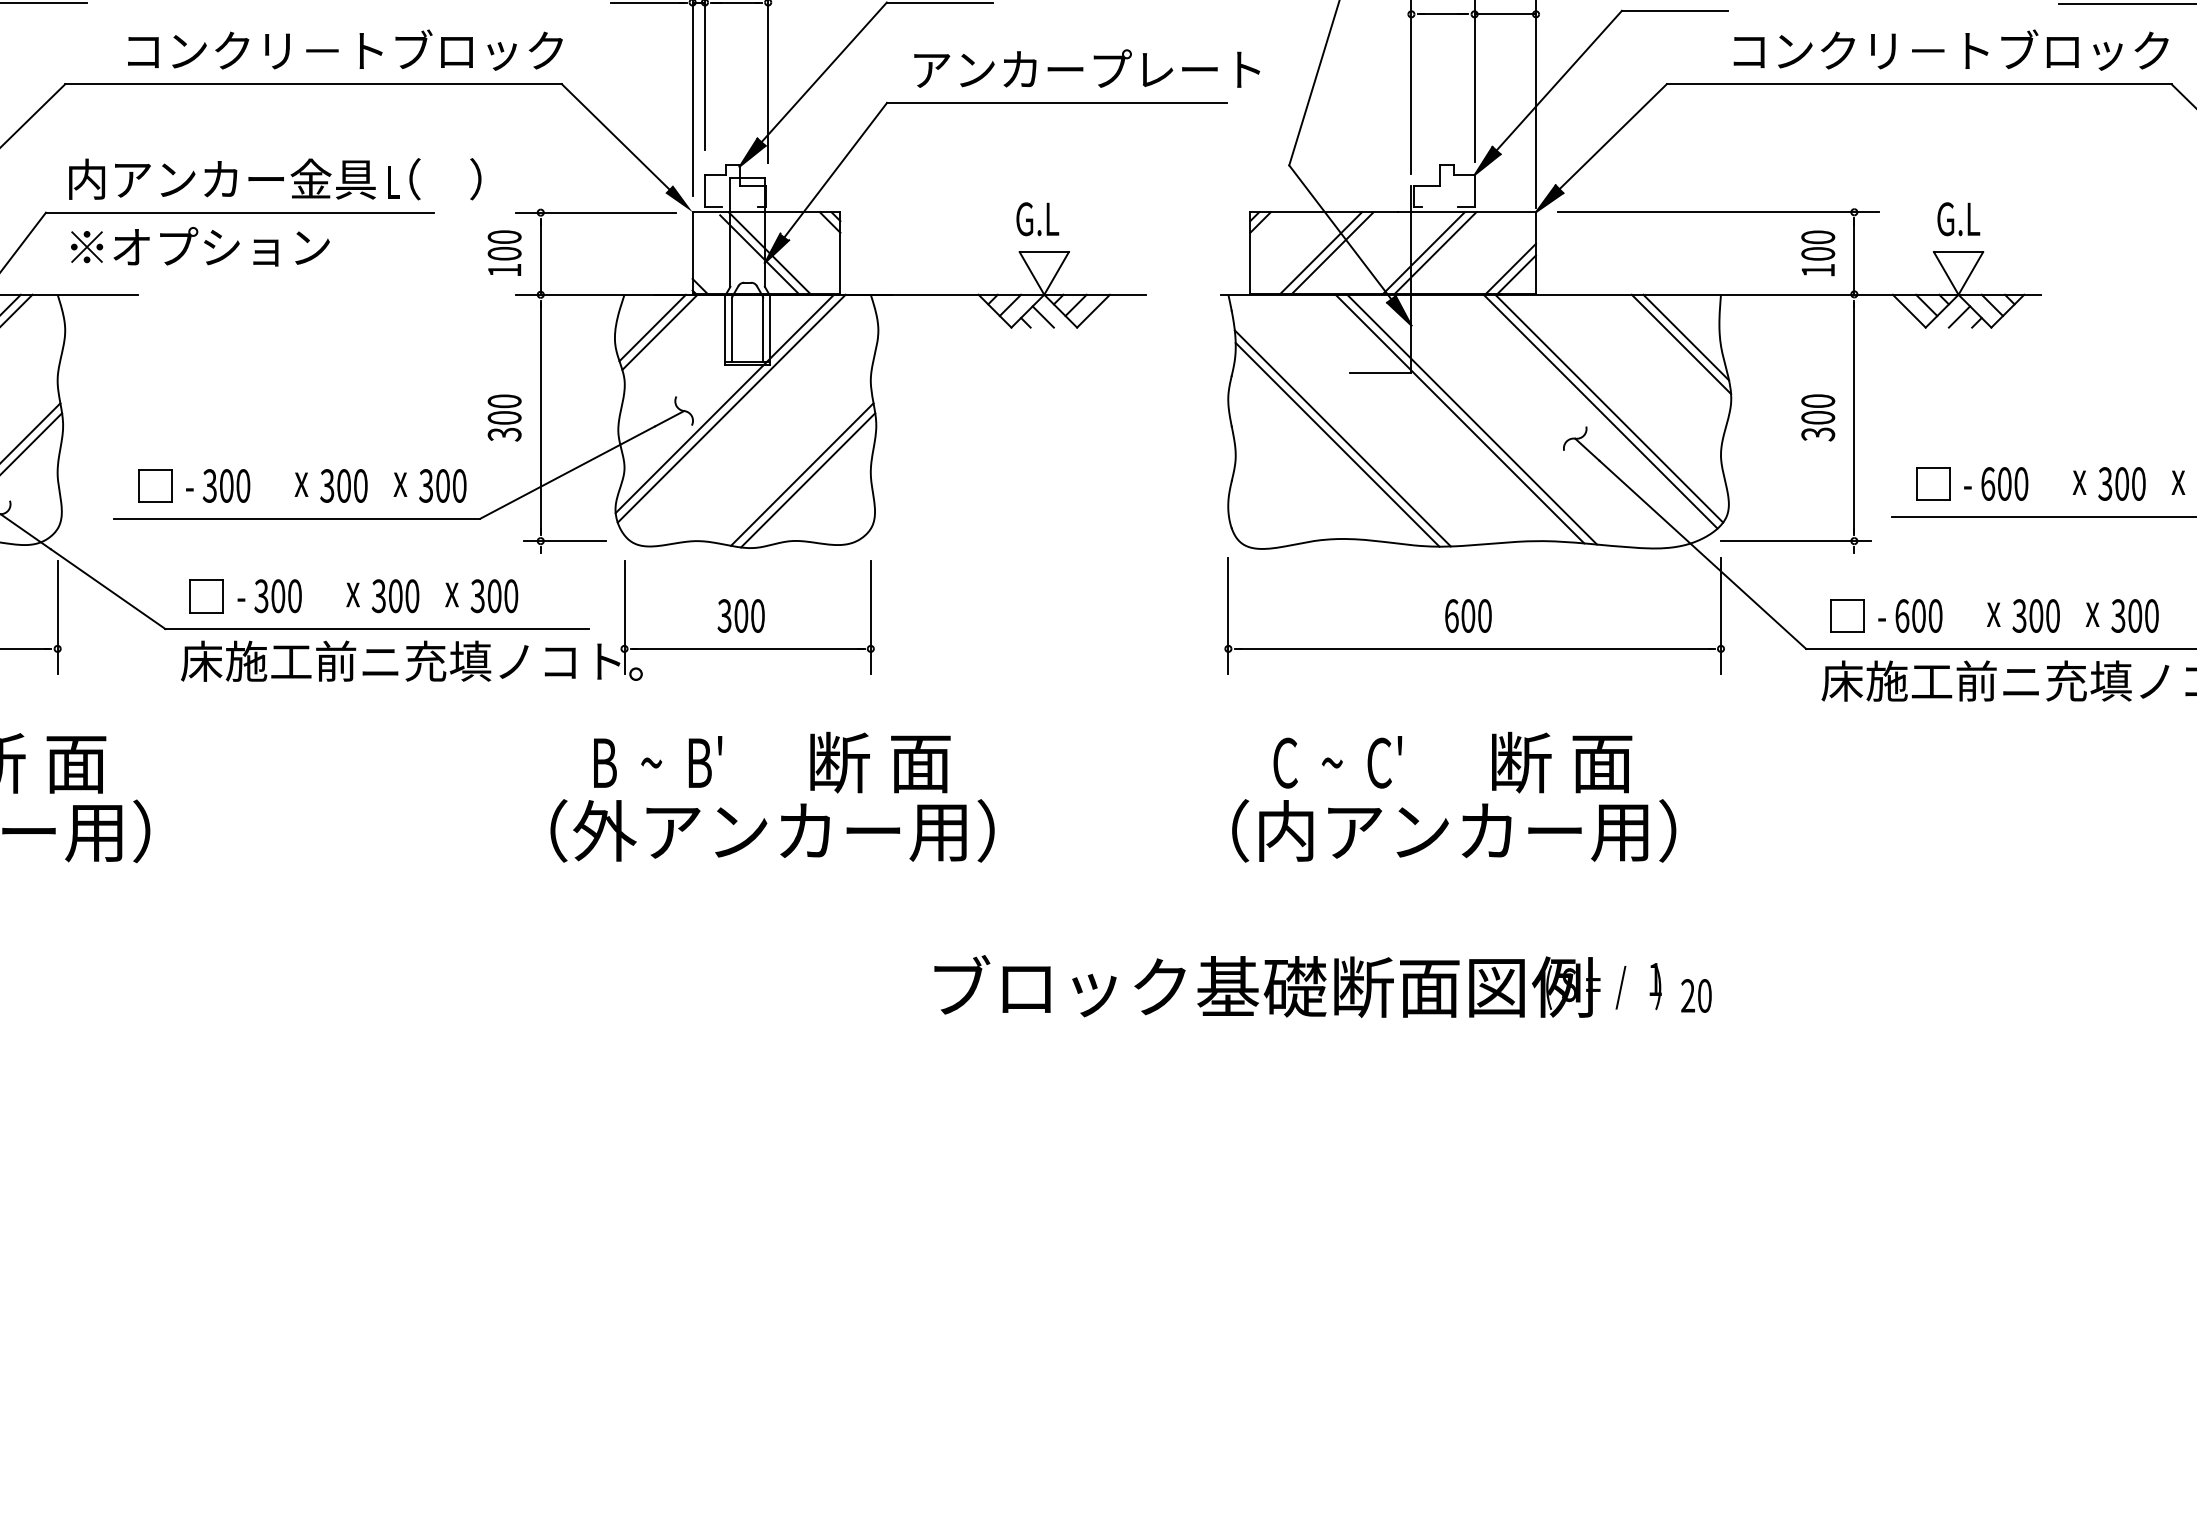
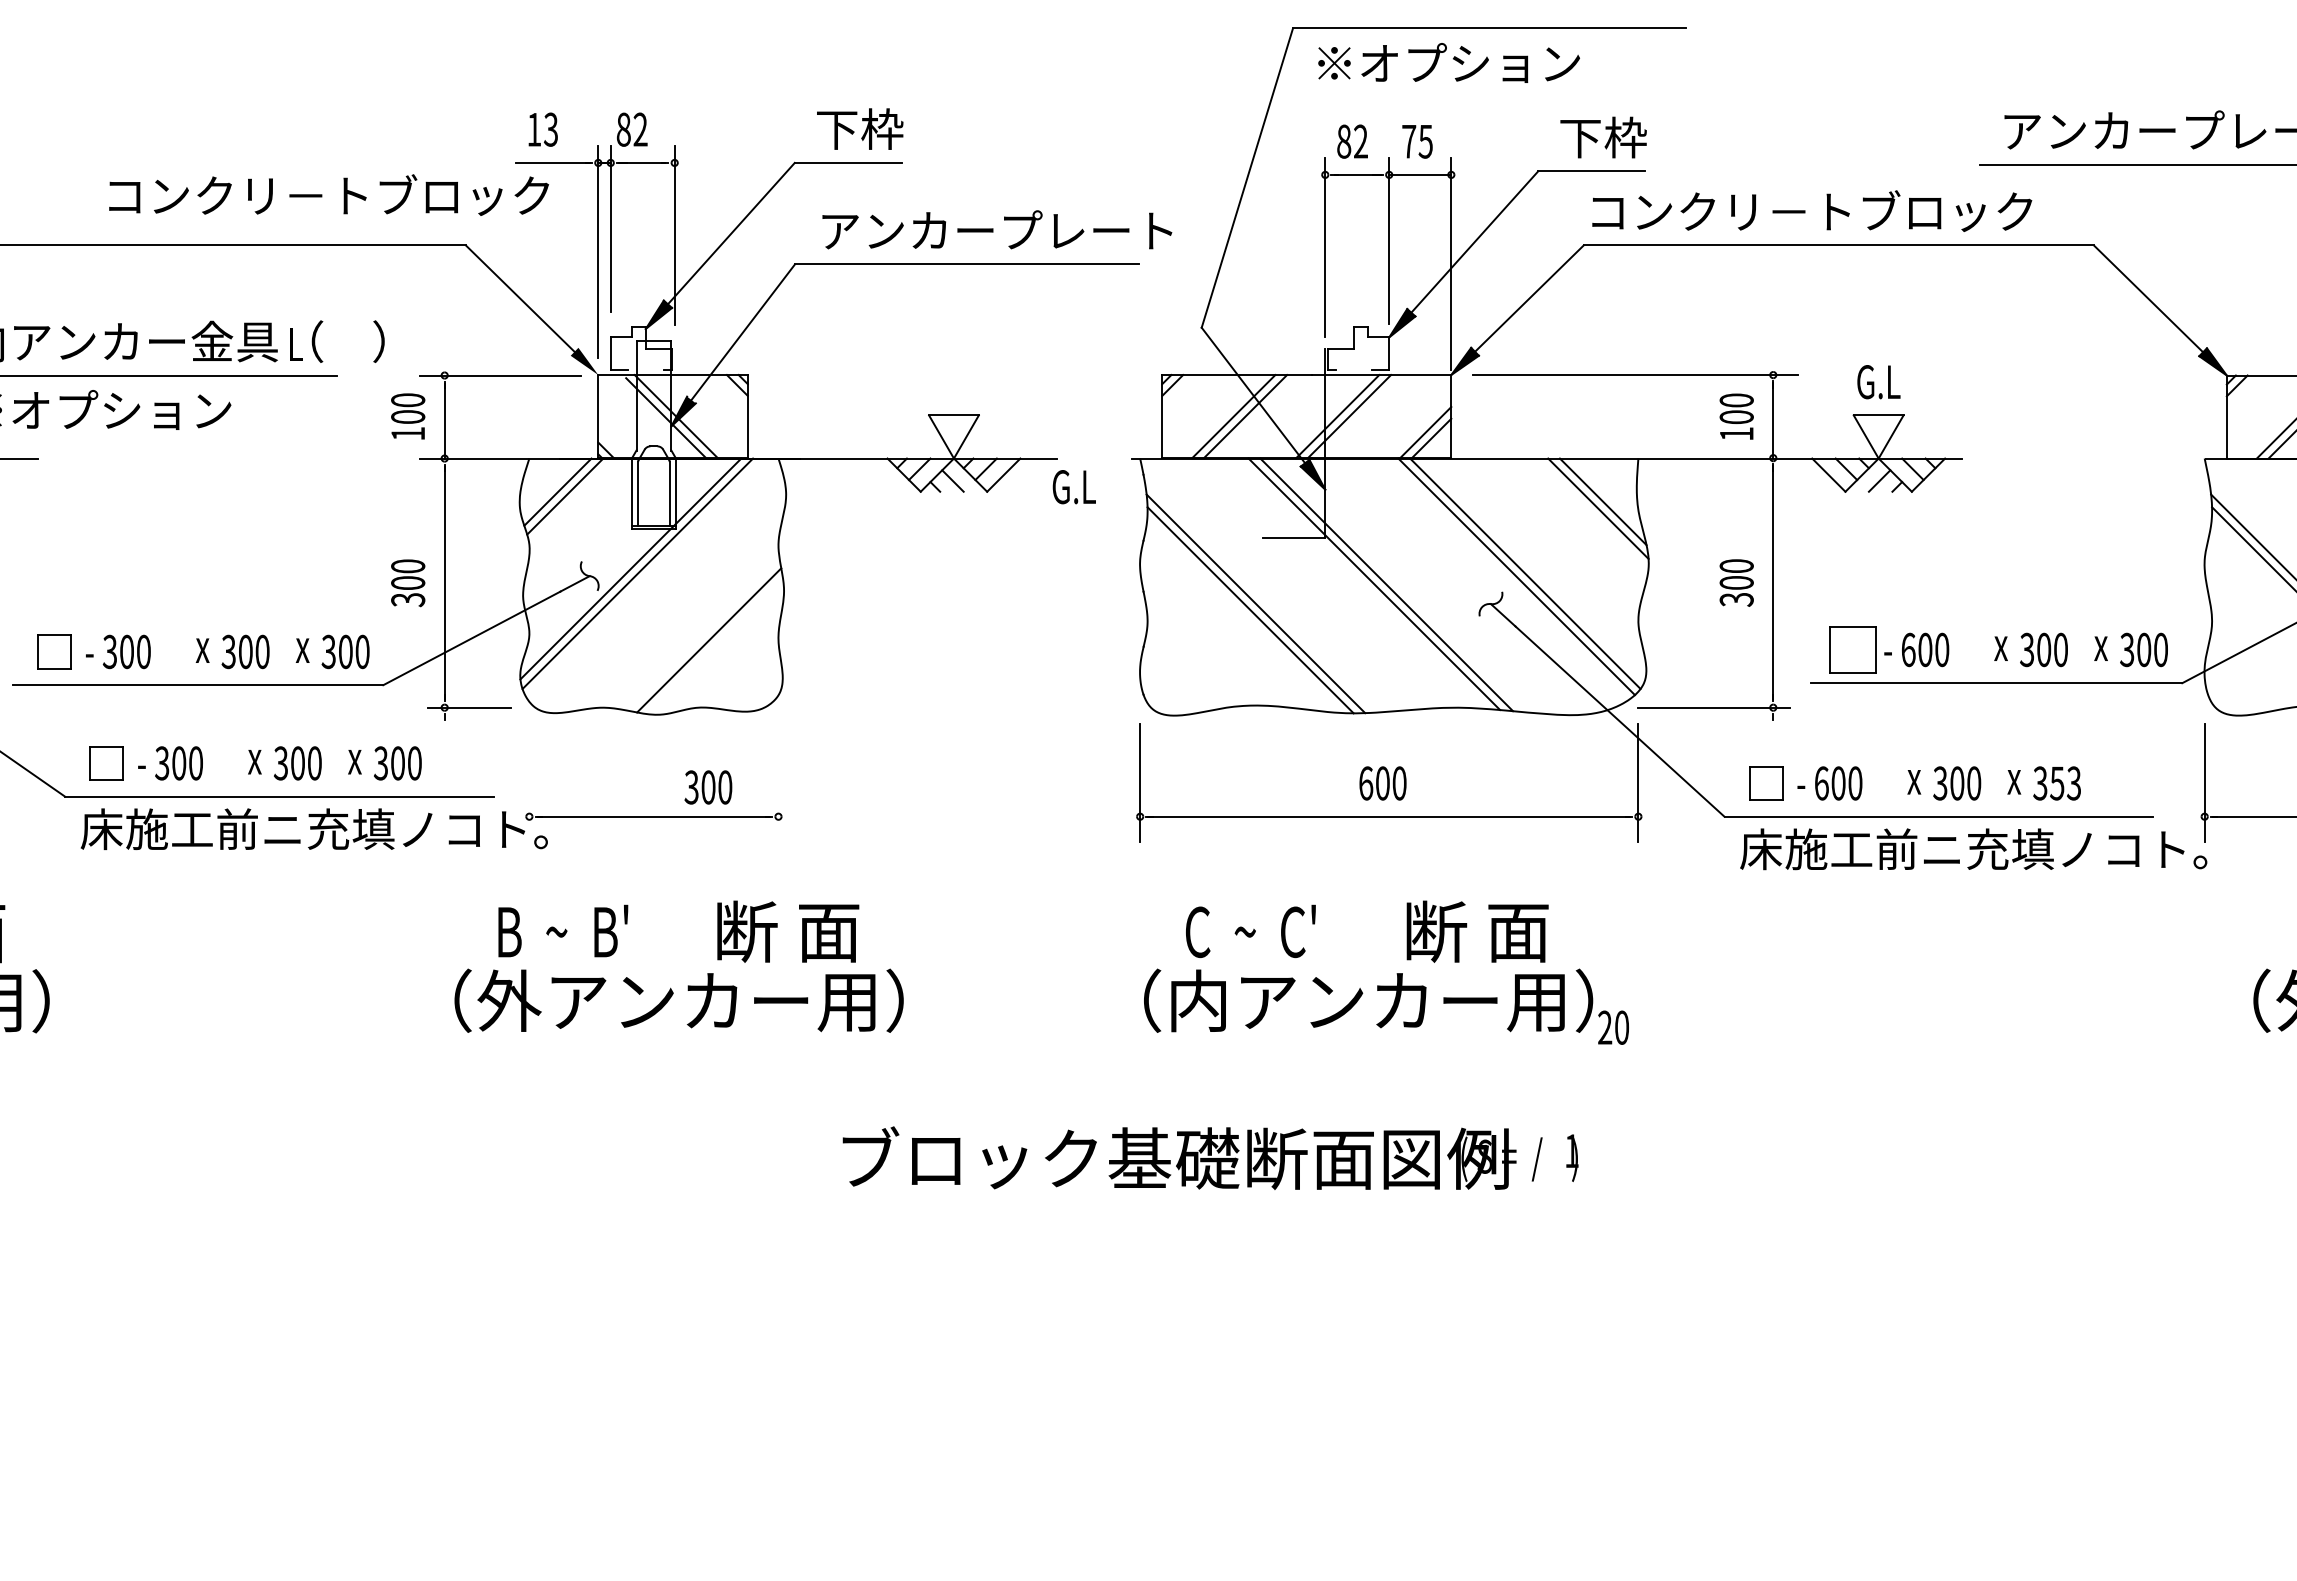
text: (344, 49) -> (328, 194), moved
text: (1951, 49) -> (1812, 210), moved
text: (1036, 219) -> (1073, 487), moved
line: (808, 480) -> (715, 646), removed
part: (1932, 483) -> (1852, 649), size x1.4
text: (741, 616) -> (708, 787), moved
text: (2143, 616) -> (2065, 783), 300 -> 353
line: (624, 617) -> (529, 784), removed
line: (870, 617) -> (778, 784), removed
text: (1696, 995) -> (1613, 1027), moved

